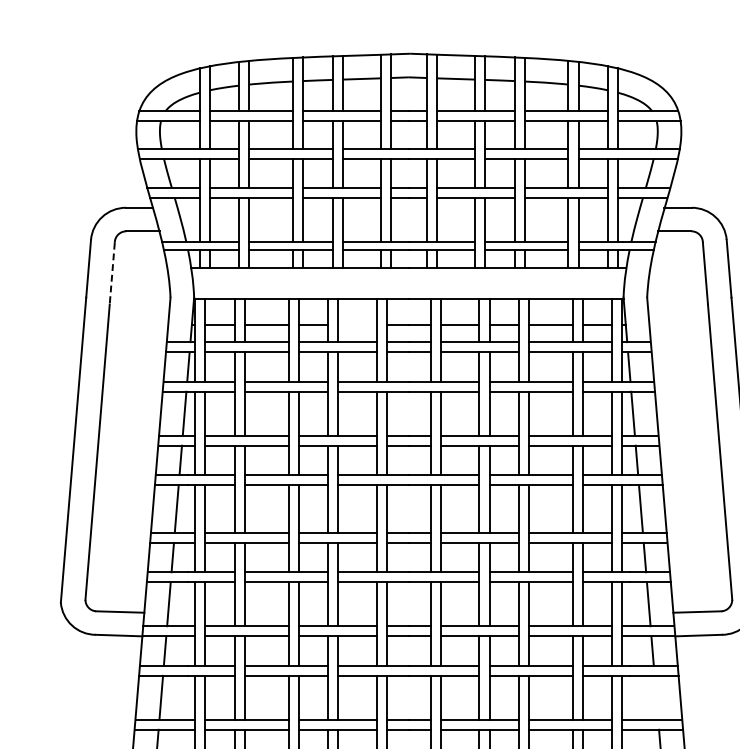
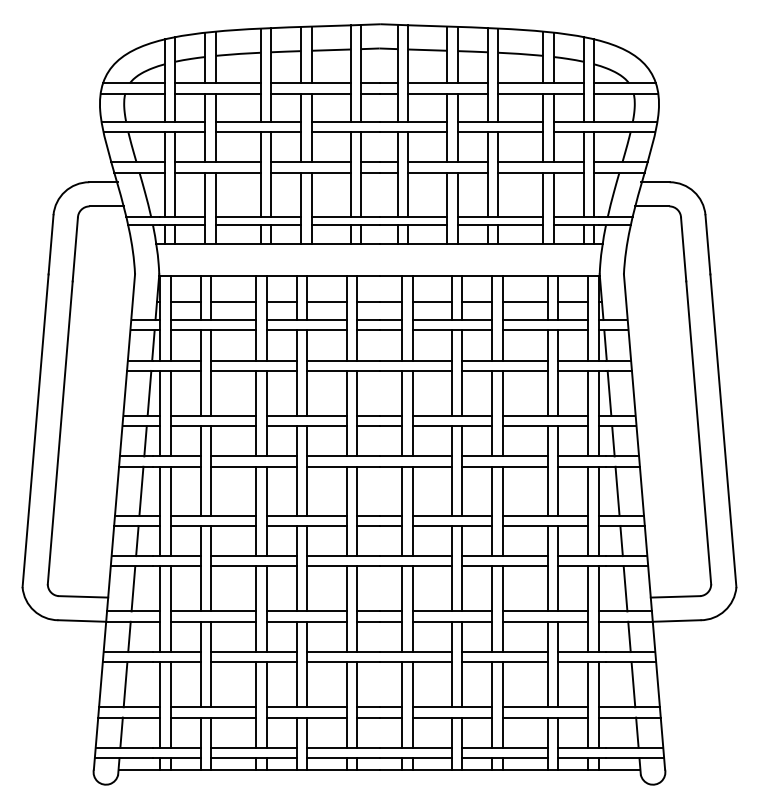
line: (112, 273) -> (75, 249), dashed -> solid
line: (357, 325) -> (326, 302), added
line: (656, 697) -> (633, 684), added

